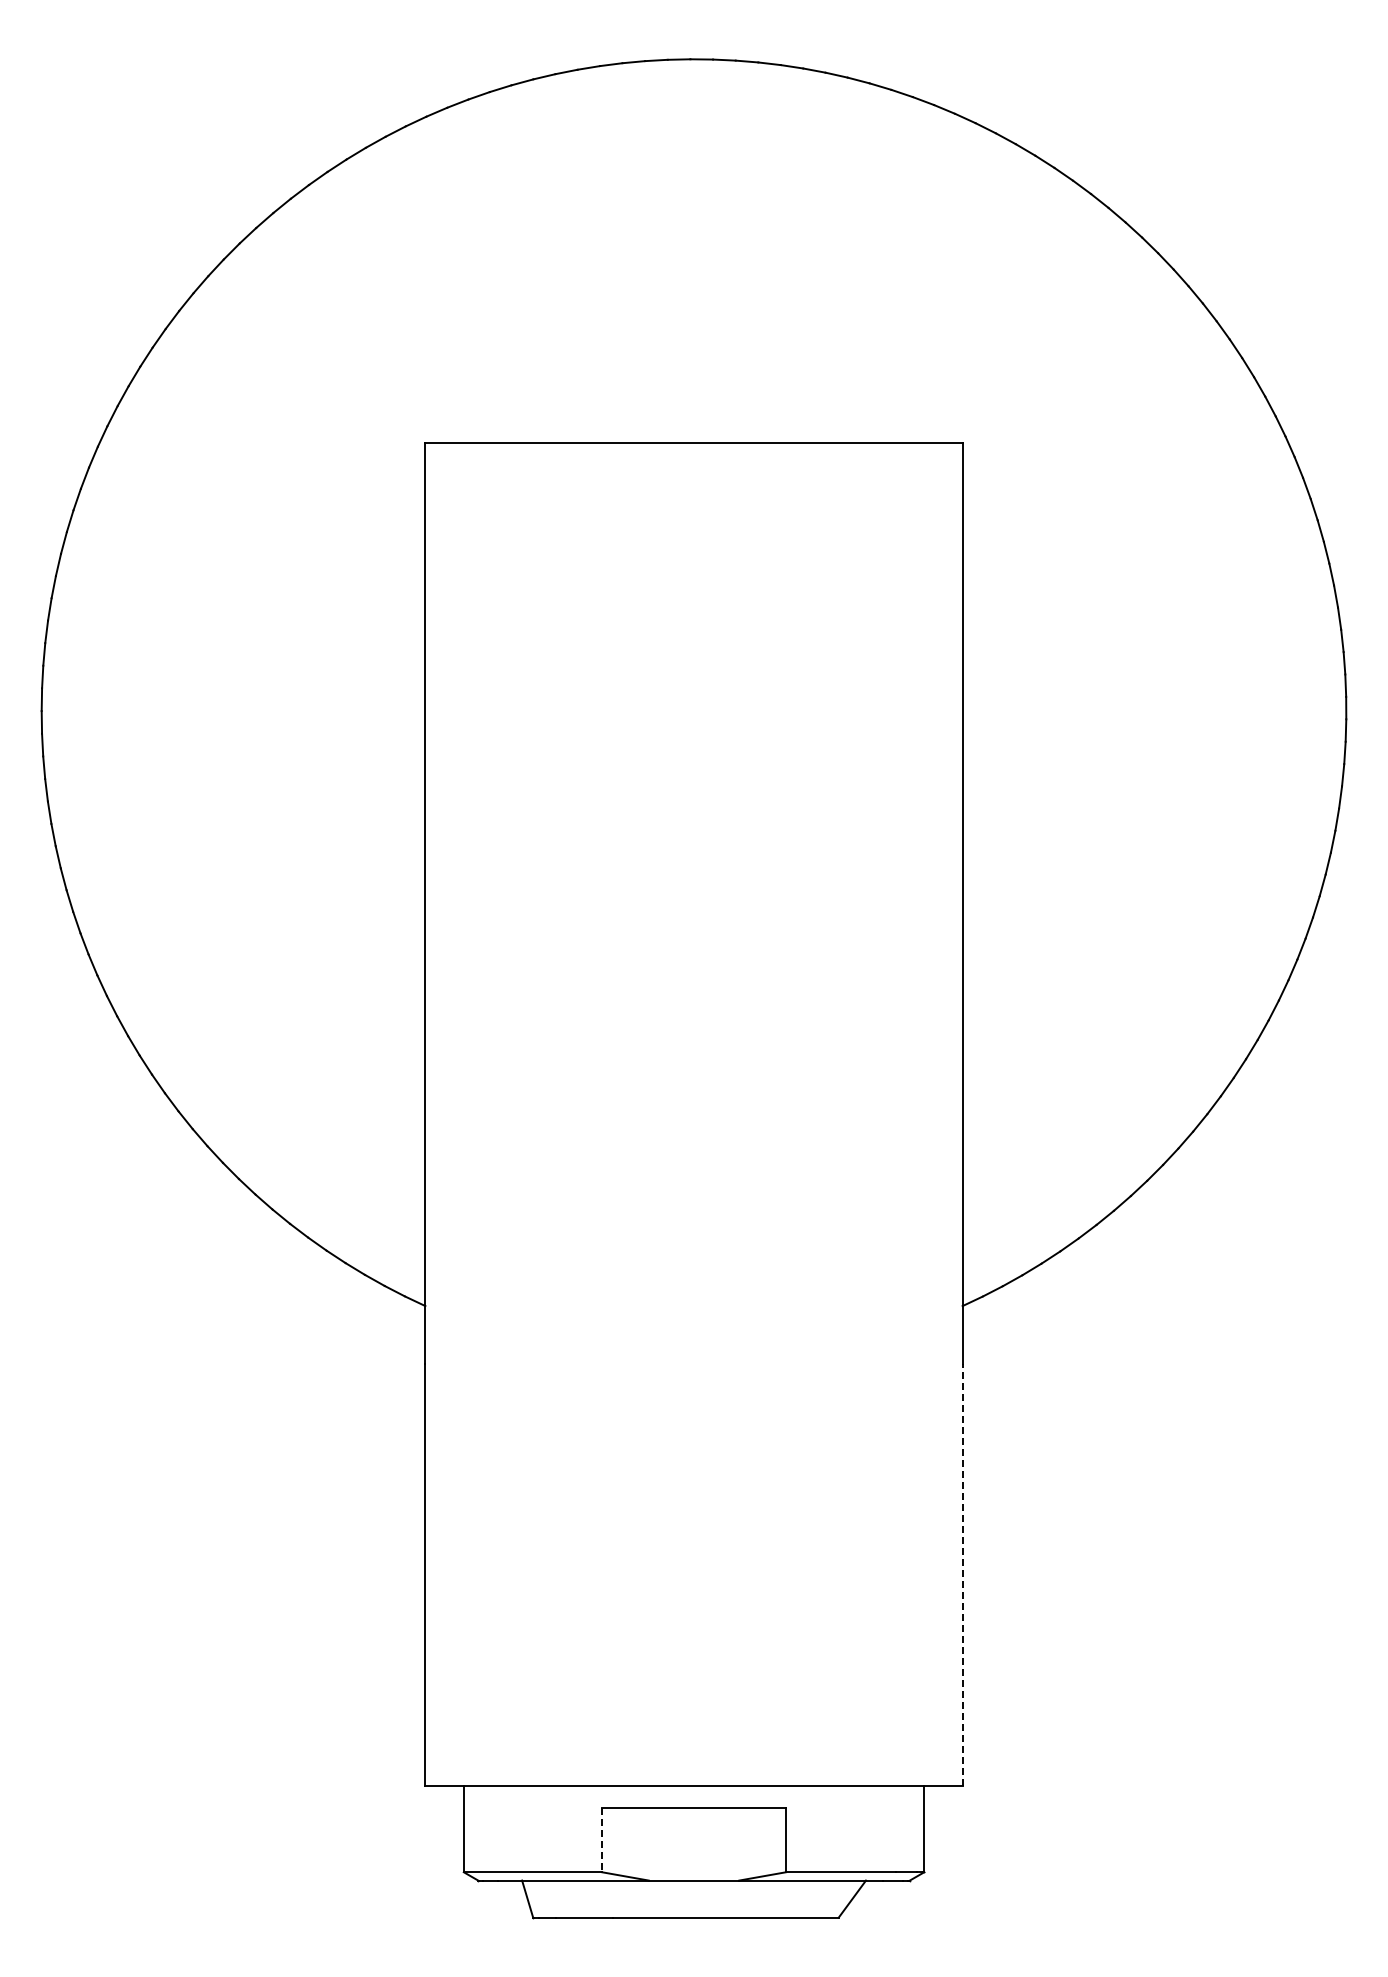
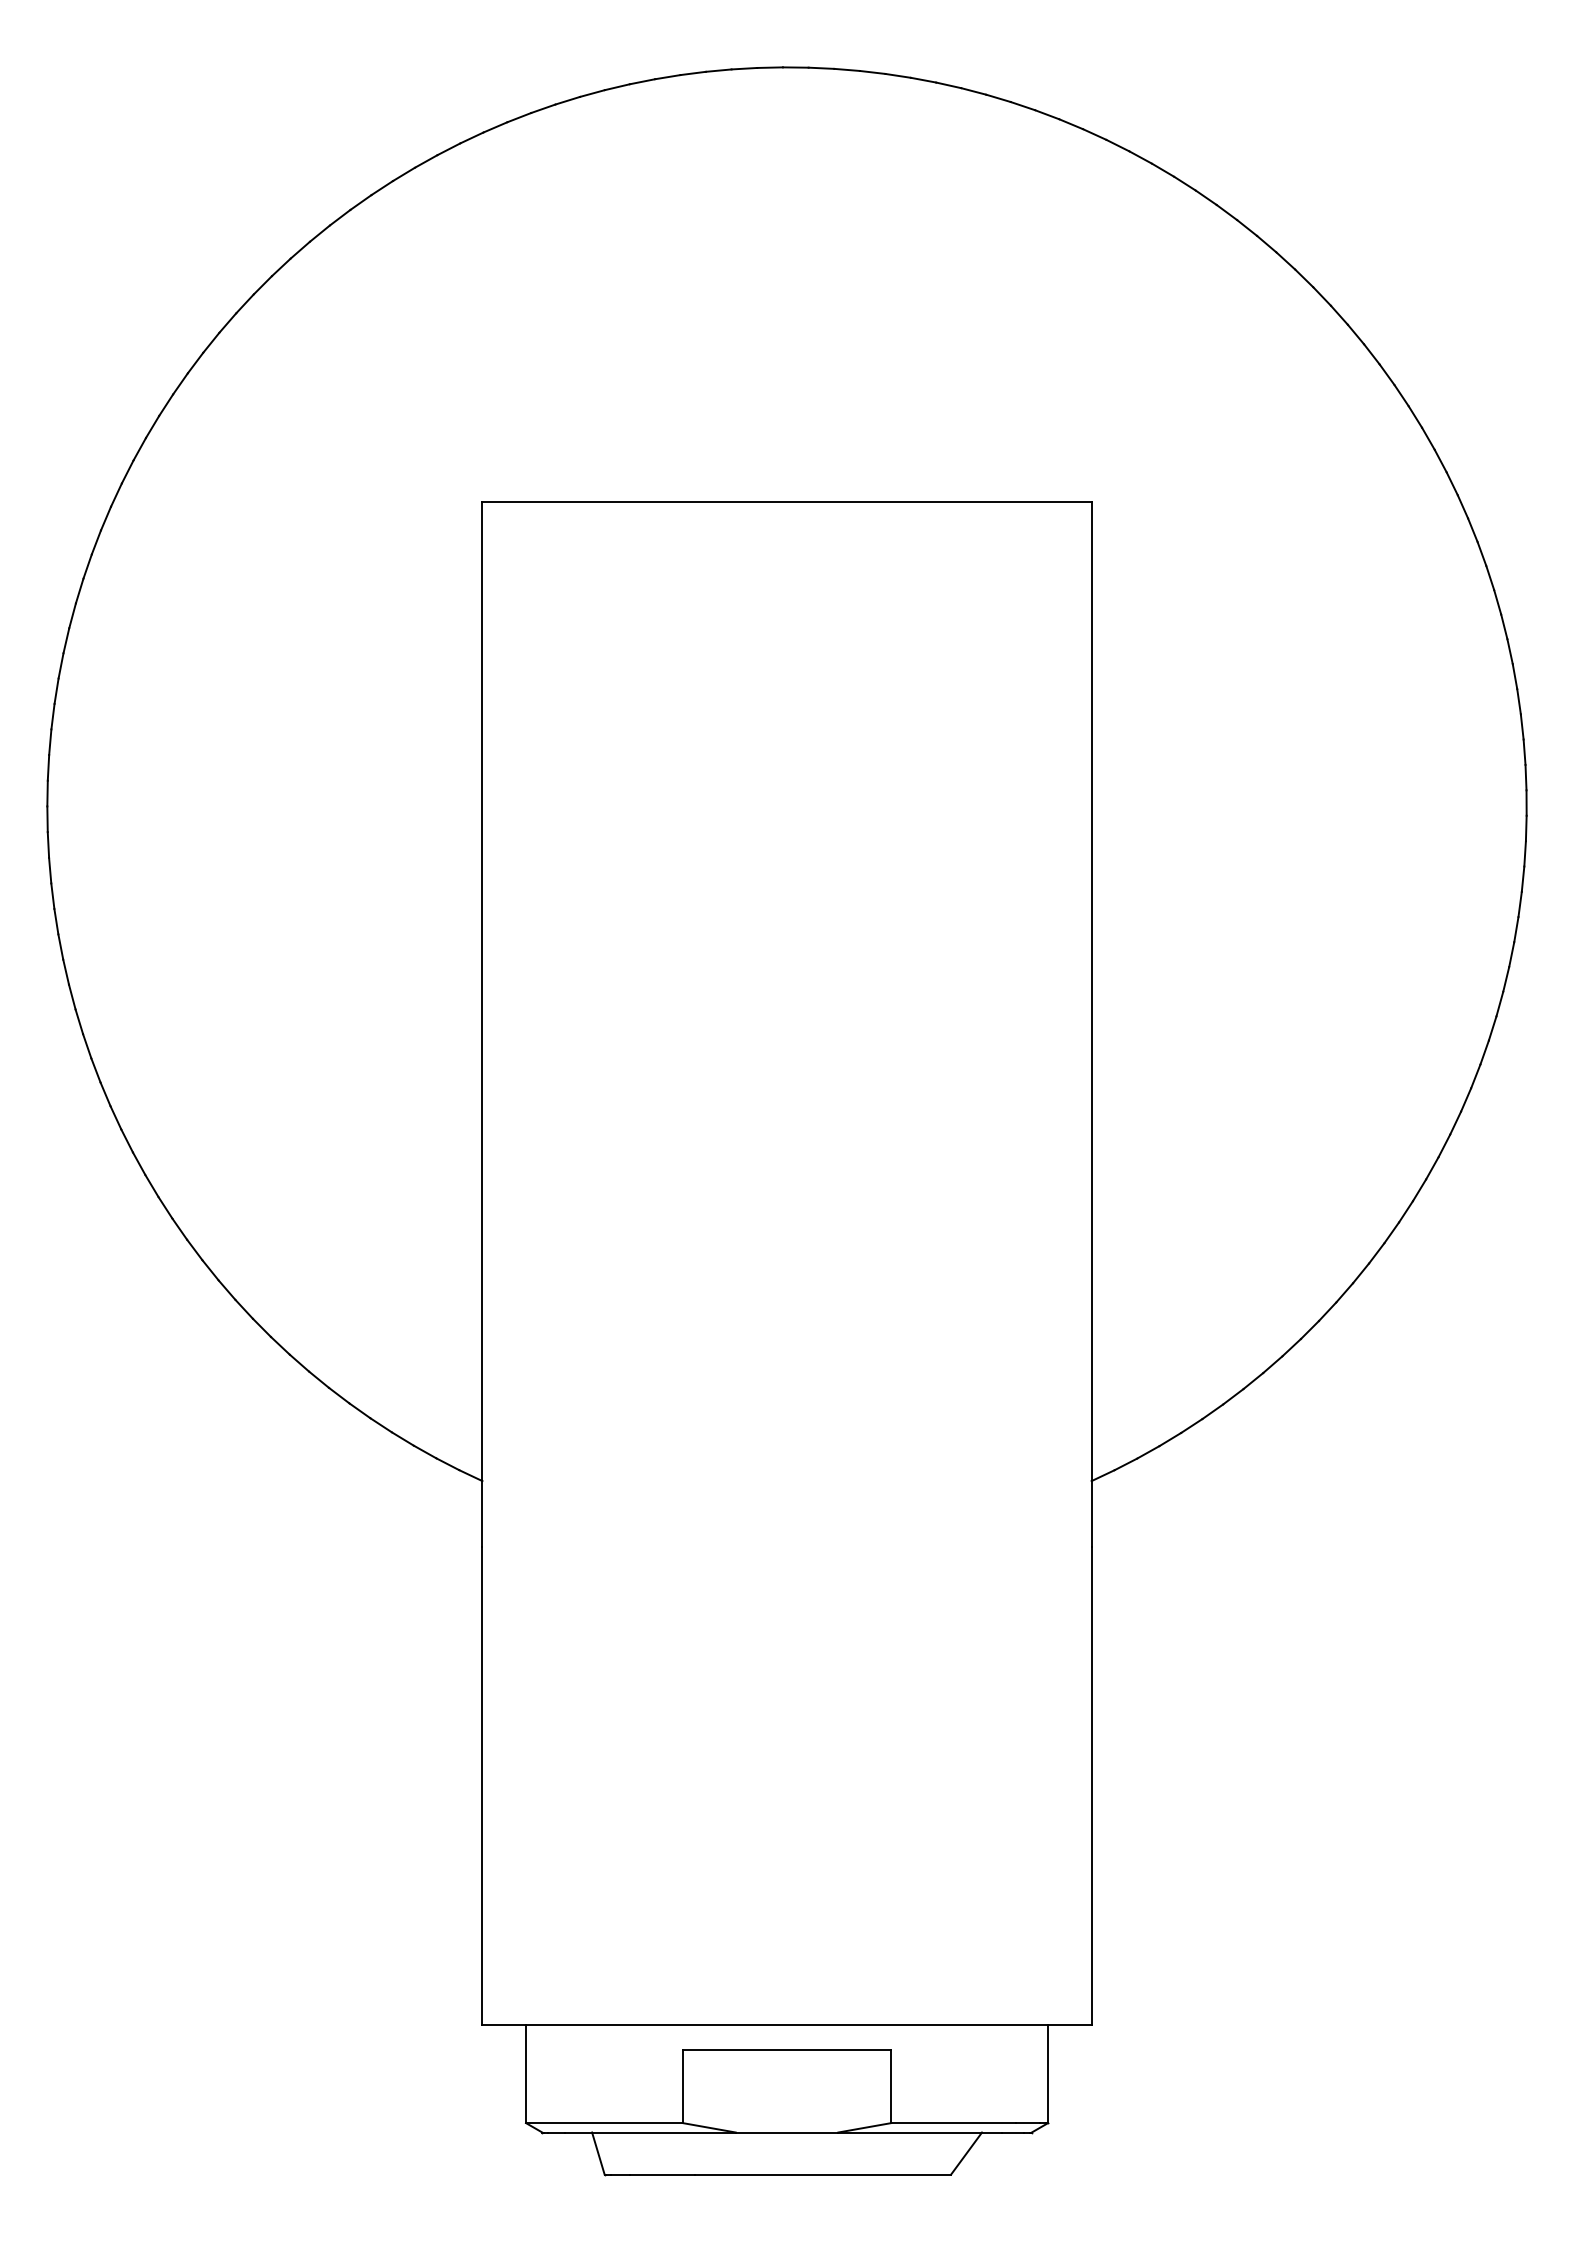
line: (962, 1574) -> (1091, 1785), dashed -> solid
line: (602, 1840) -> (683, 2087), dashed -> solid

